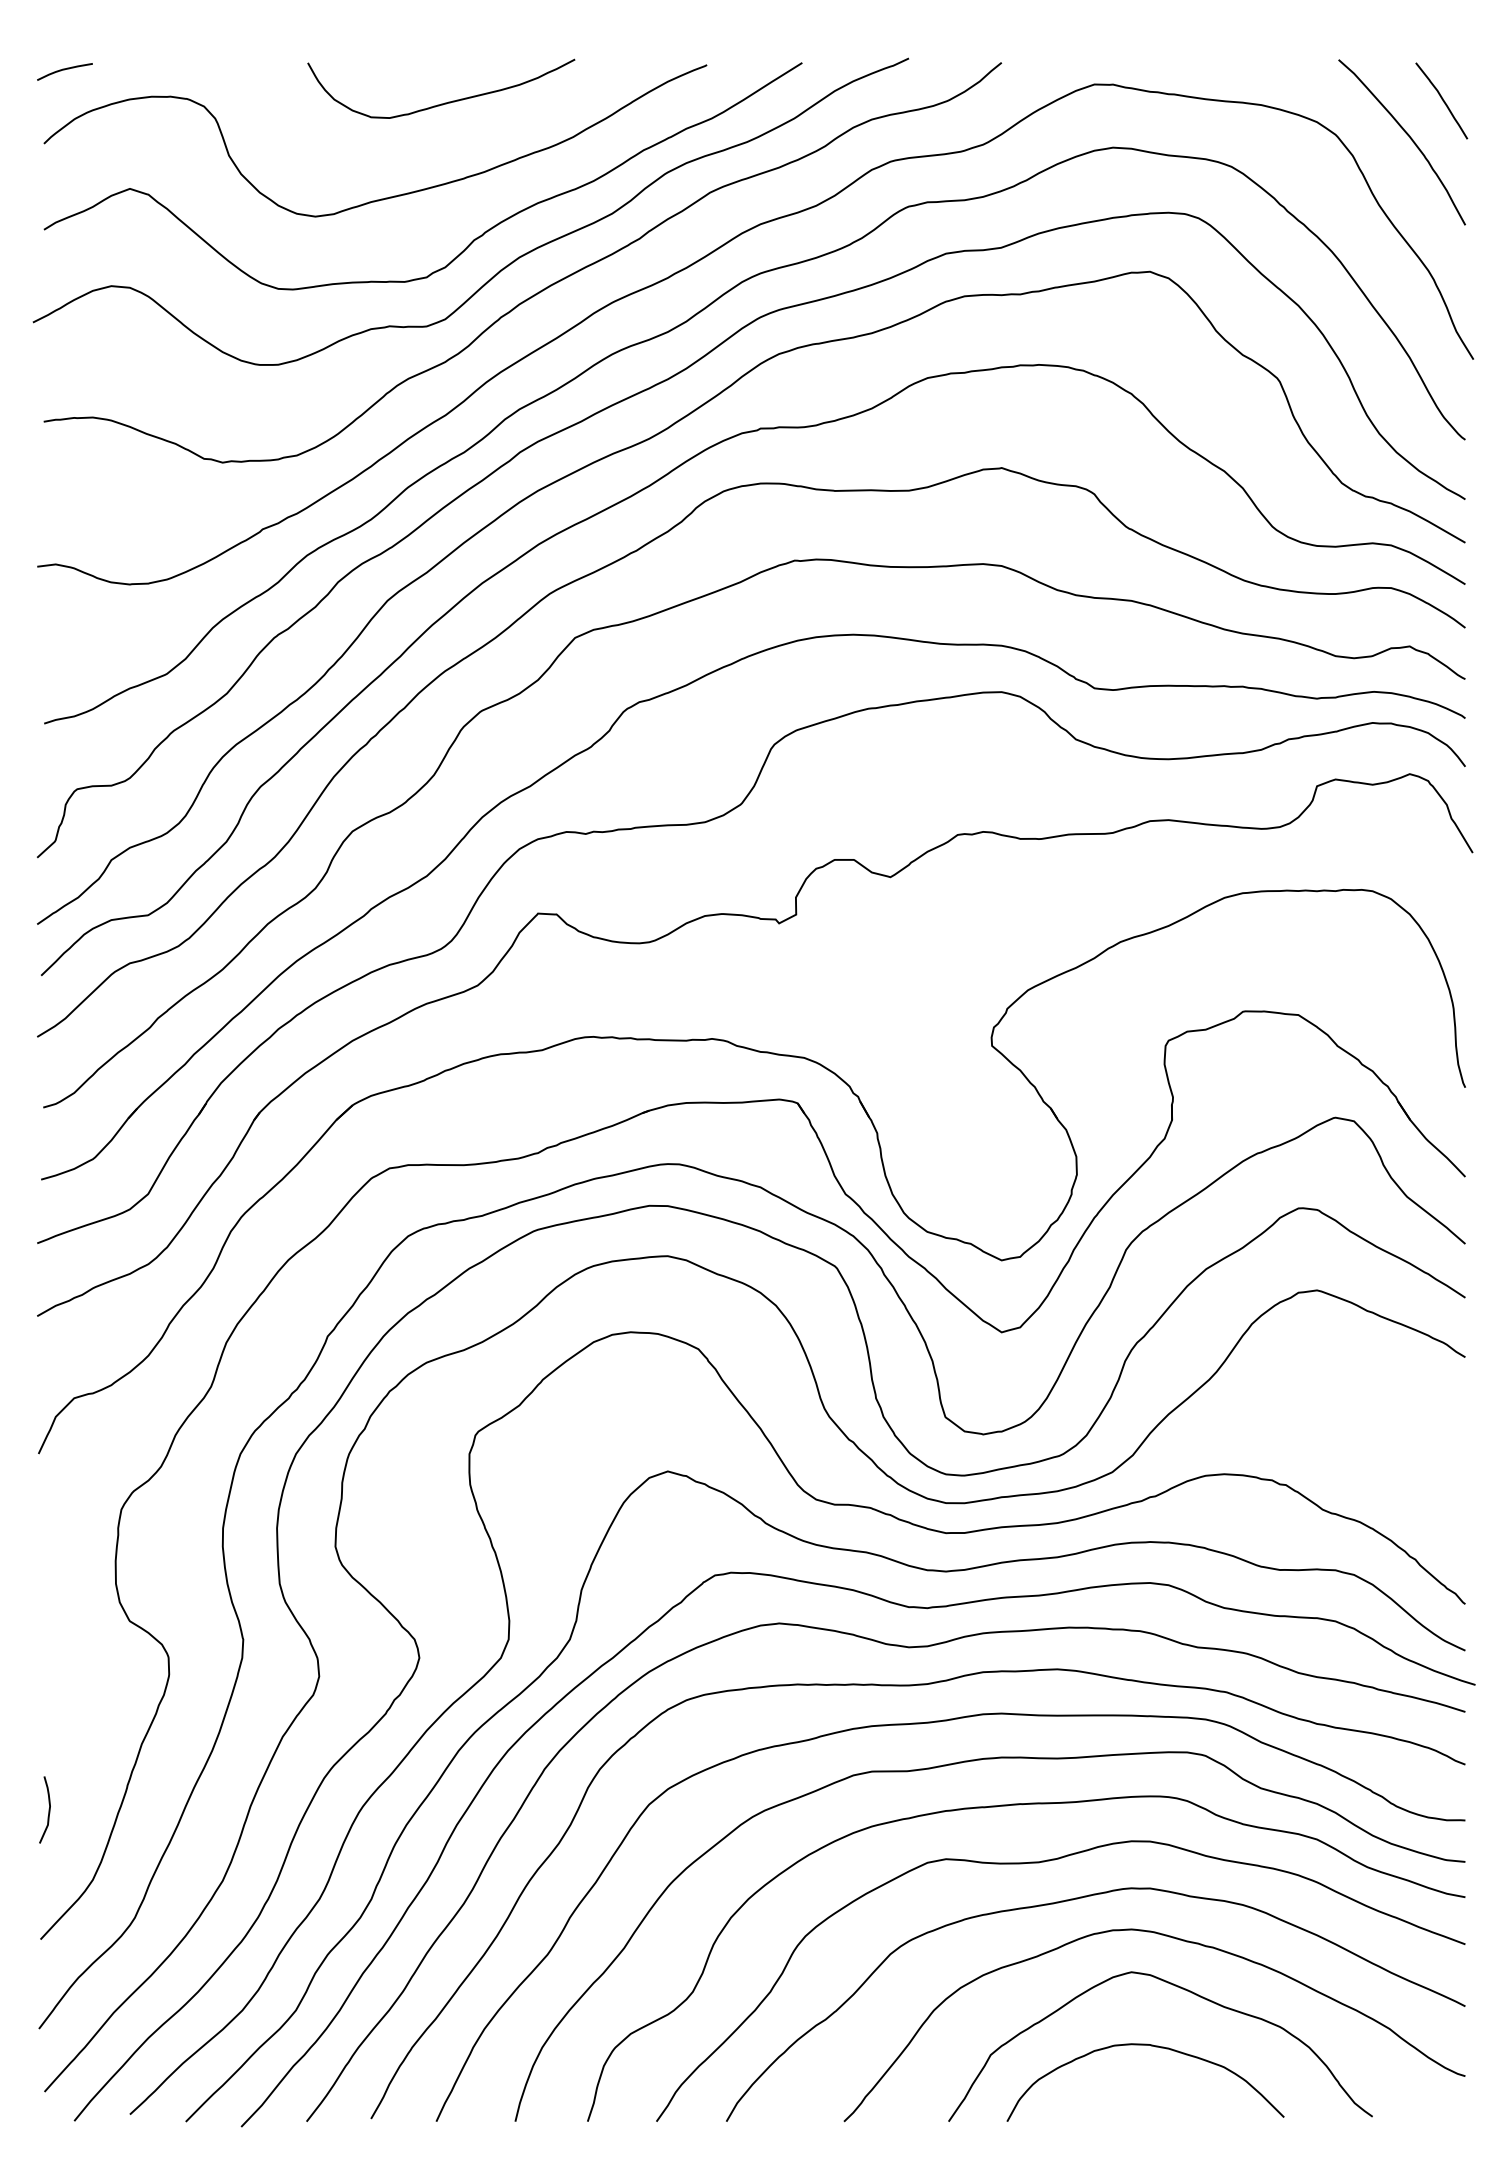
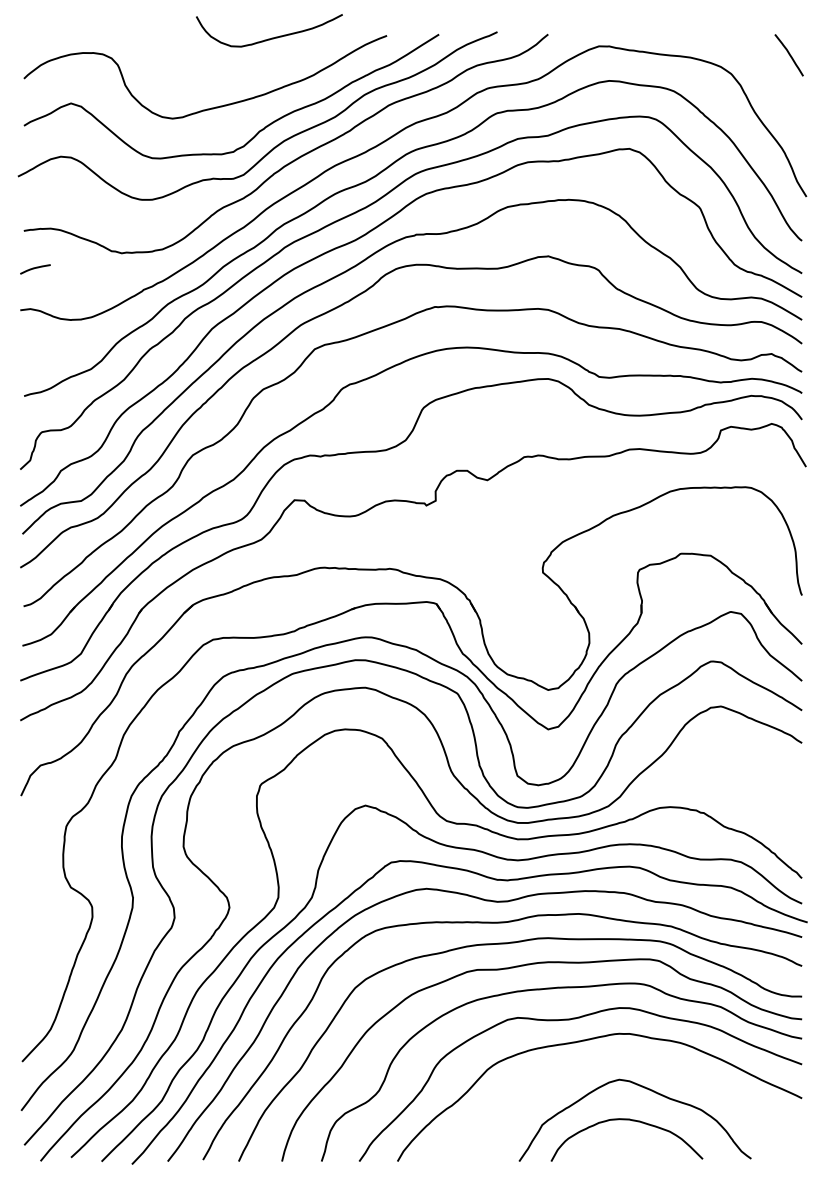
curve: (65, 70) -> (35, 268), moved
curve: (444, 101) -> (271, 37), moved
curve: (1407, 137) -> (770, 75), removed
curve: (48, 1809) -> (26, 990), removed
curve: (1182, 1942) -> (647, 1063), removed

